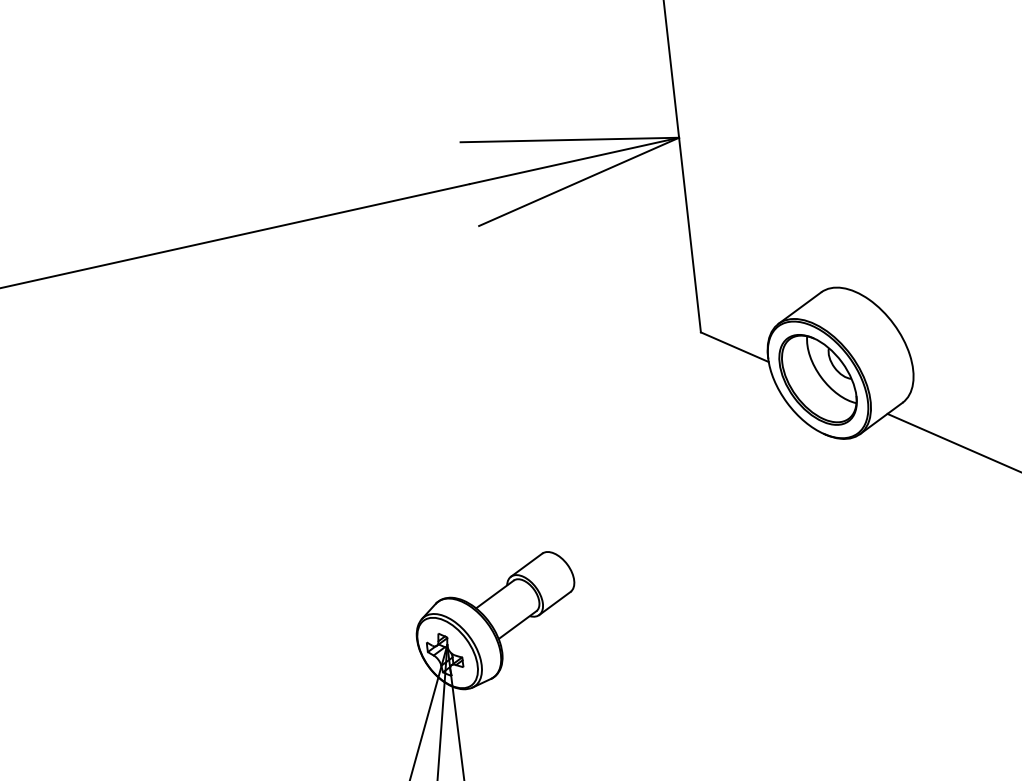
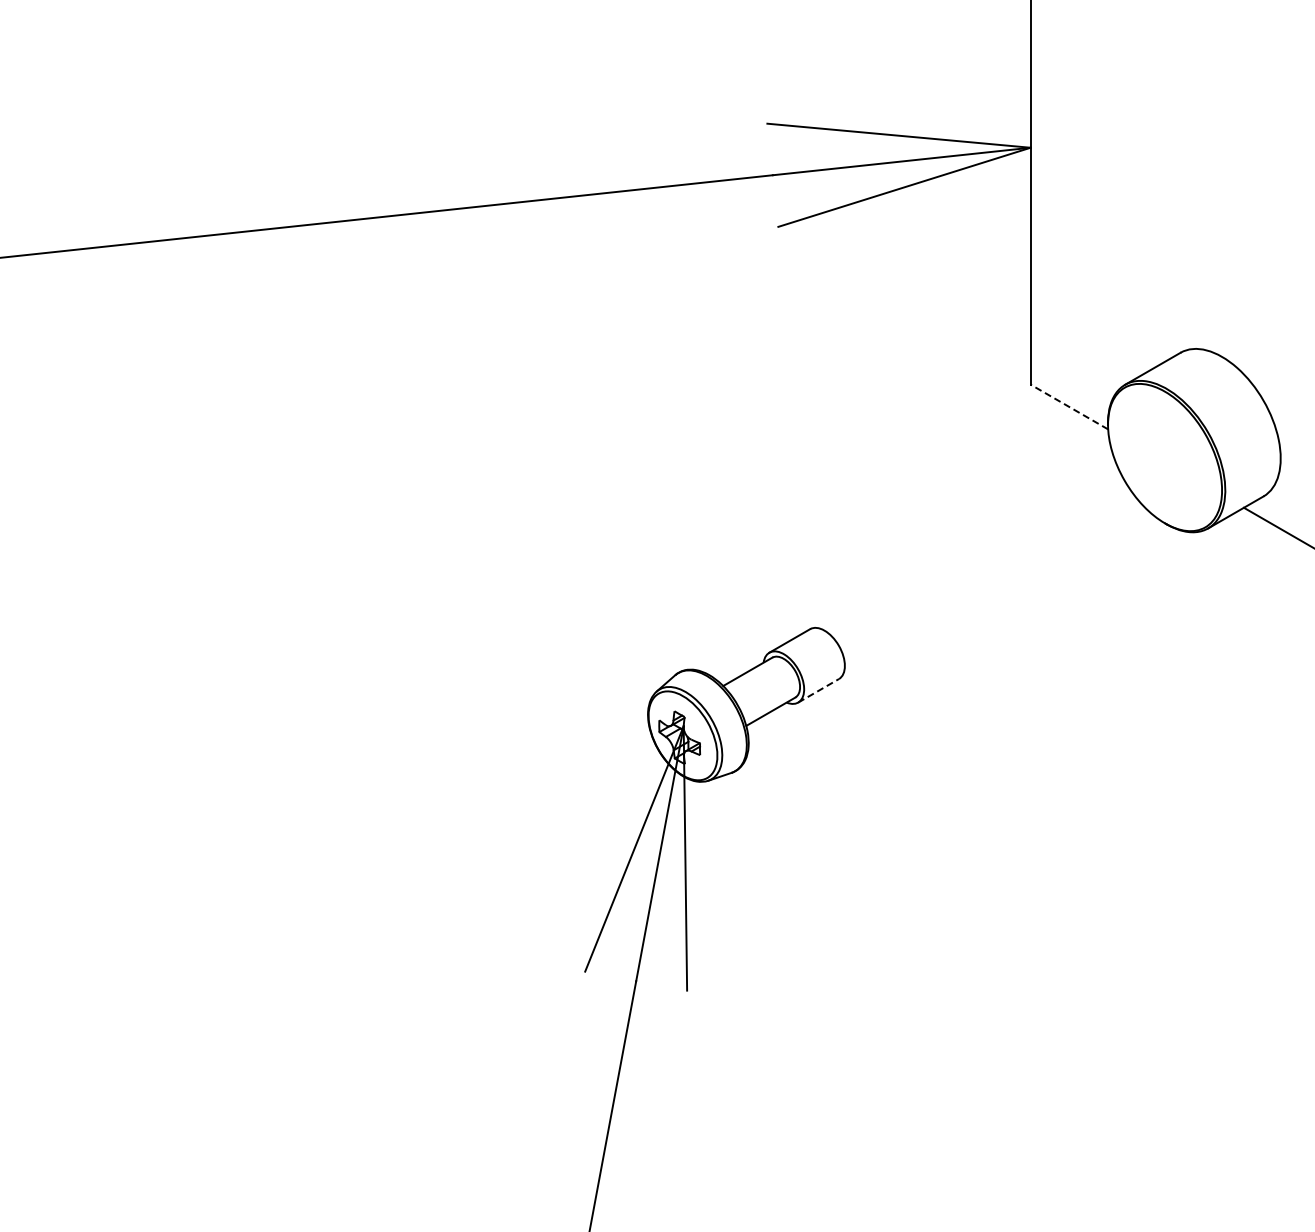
line: (734, 347) -> (1069, 407), solid -> dashed
part: (817, 379) -> (1164, 457), removed
line: (554, 603) -> (818, 690), solid -> dashed

